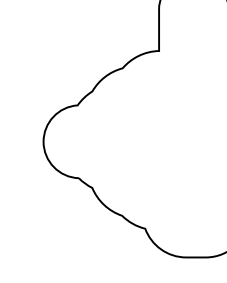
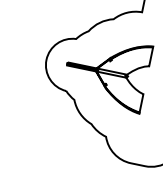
part: (128, 141) -> (107, 72), added

